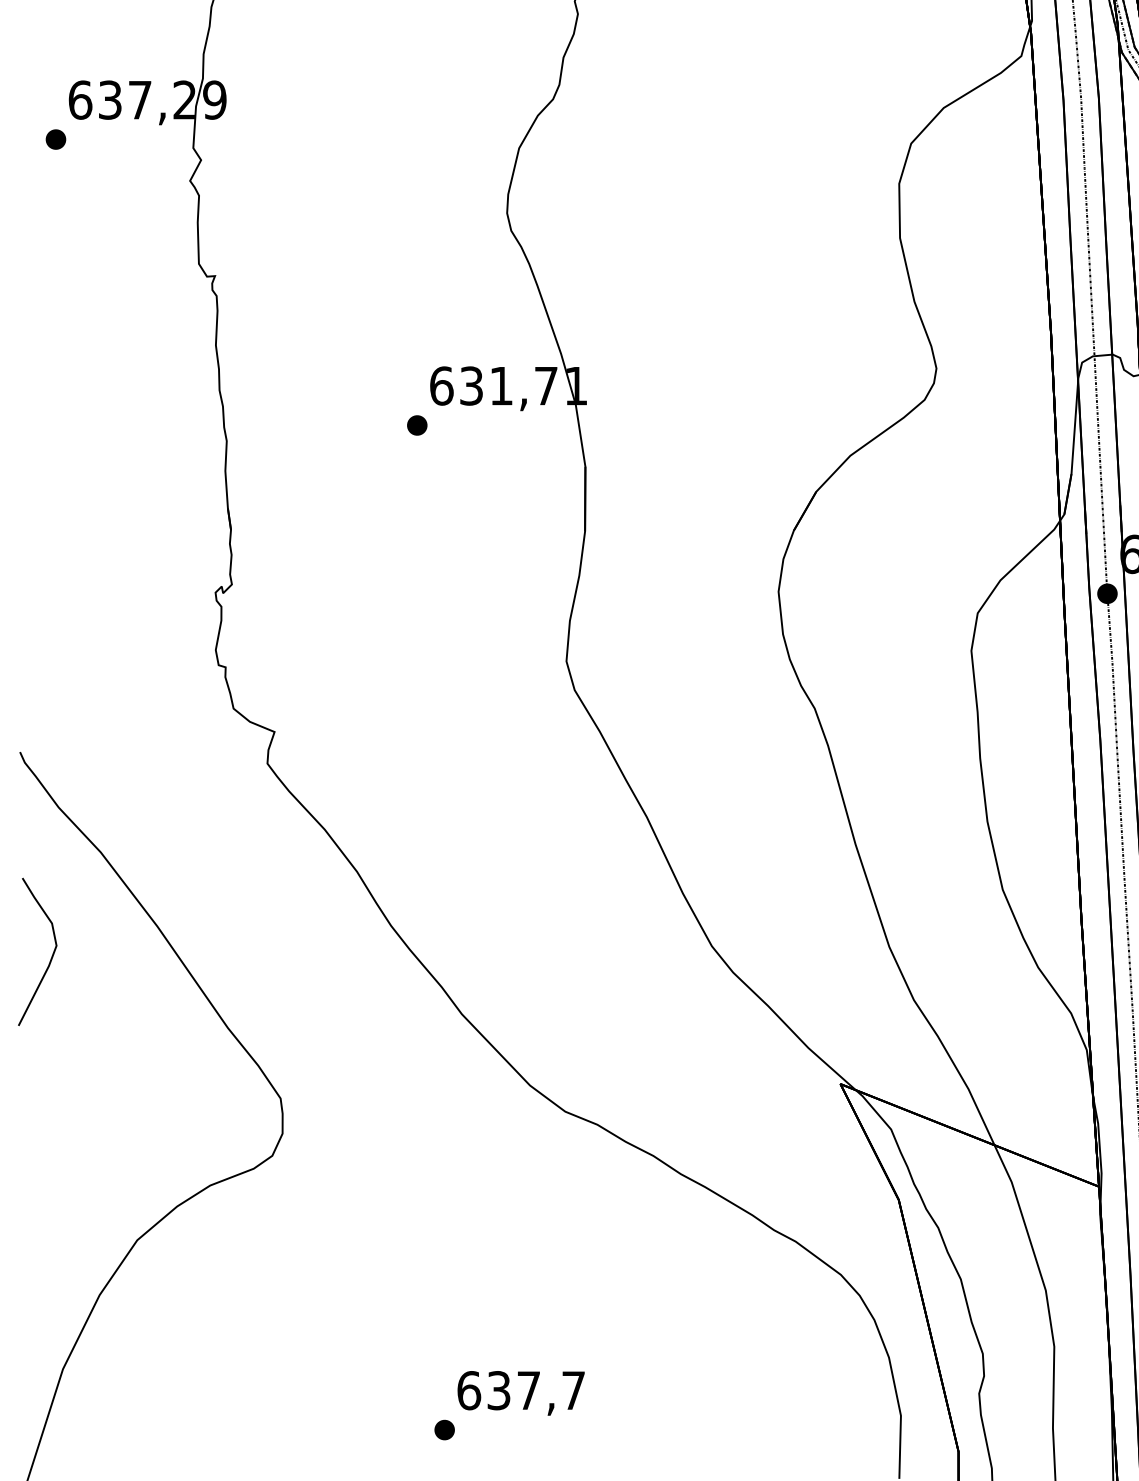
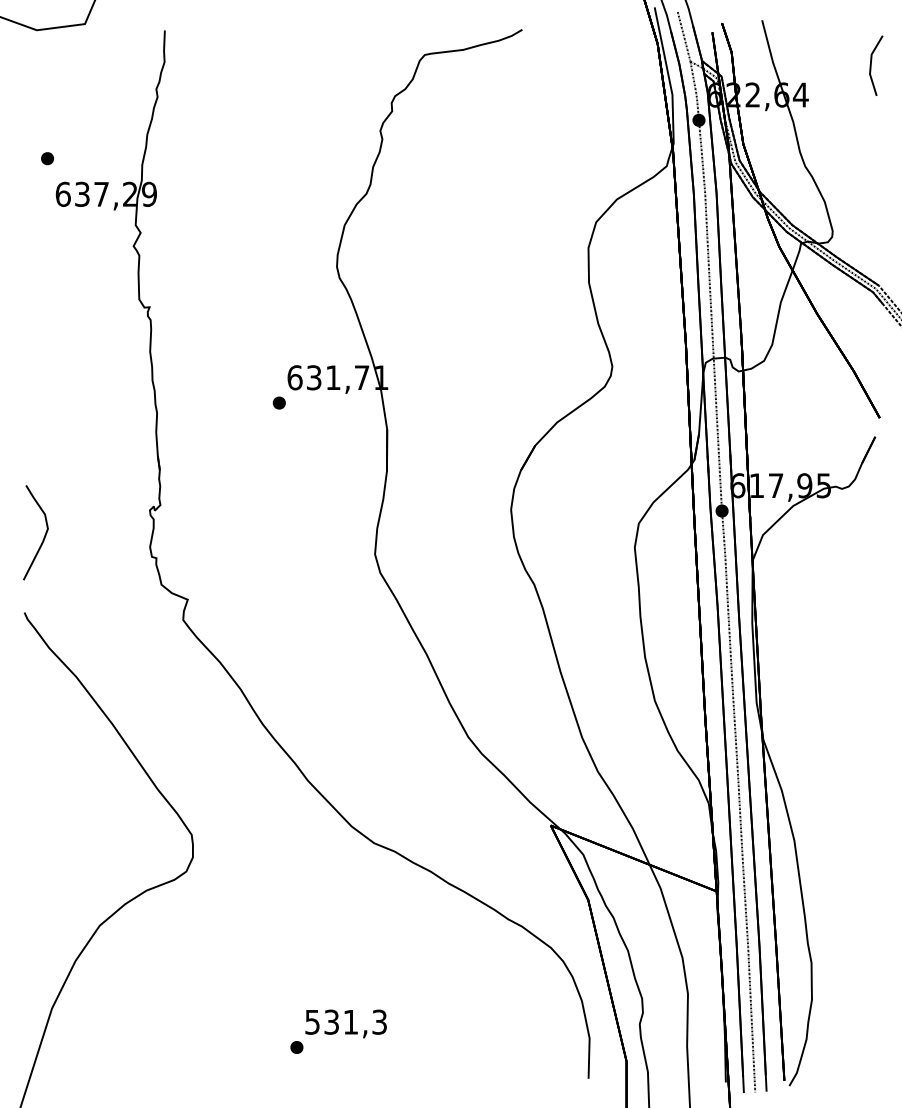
part: (55, 139) -> (47, 158), moved
curve: (51, 954) -> (44, 534), moved
text: (520, 1389) -> (345, 1021), 637,7 -> 531,3

